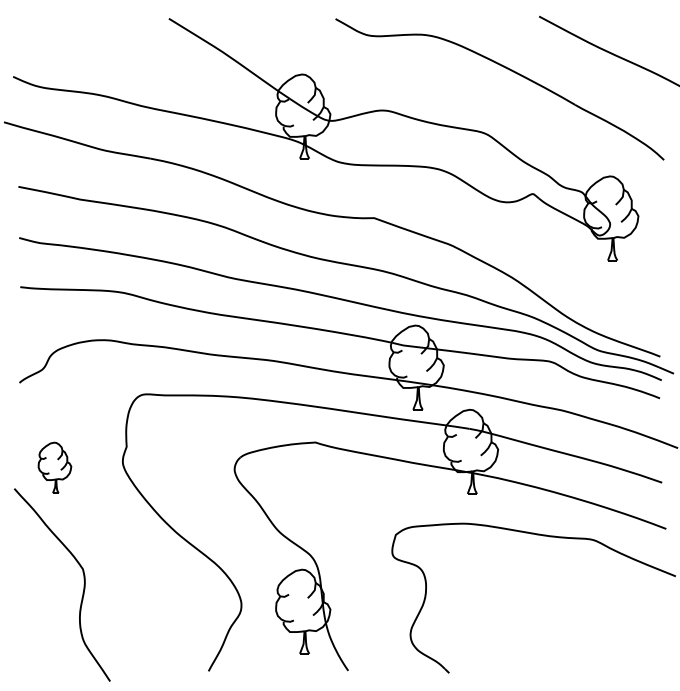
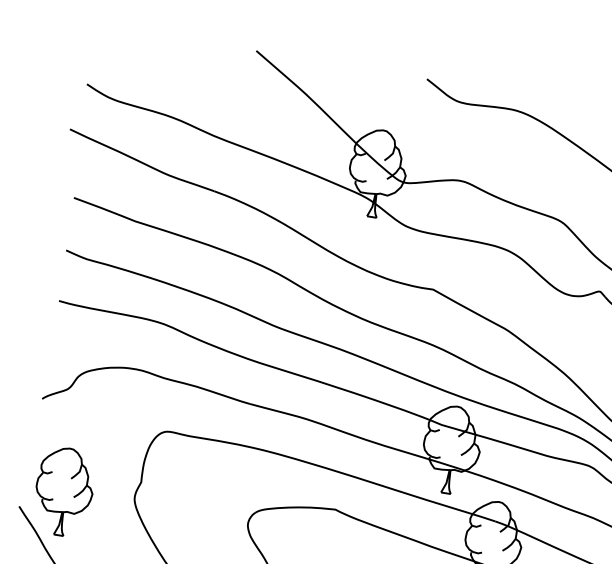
part: (54, 467) -> (63, 491), size x1.67

